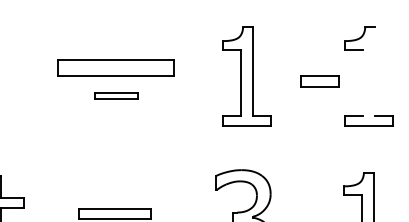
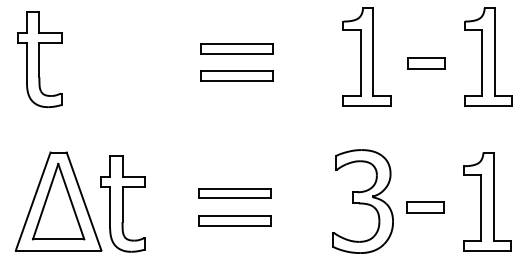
part: (115, 68) -> (236, 48), size x0.62
line: (375, 71) -> (494, 51), added
part: (319, 82) -> (426, 63), moved
line: (362, 83) -> (482, 63), added
part: (115, 95) -> (236, 75), size x1.67

